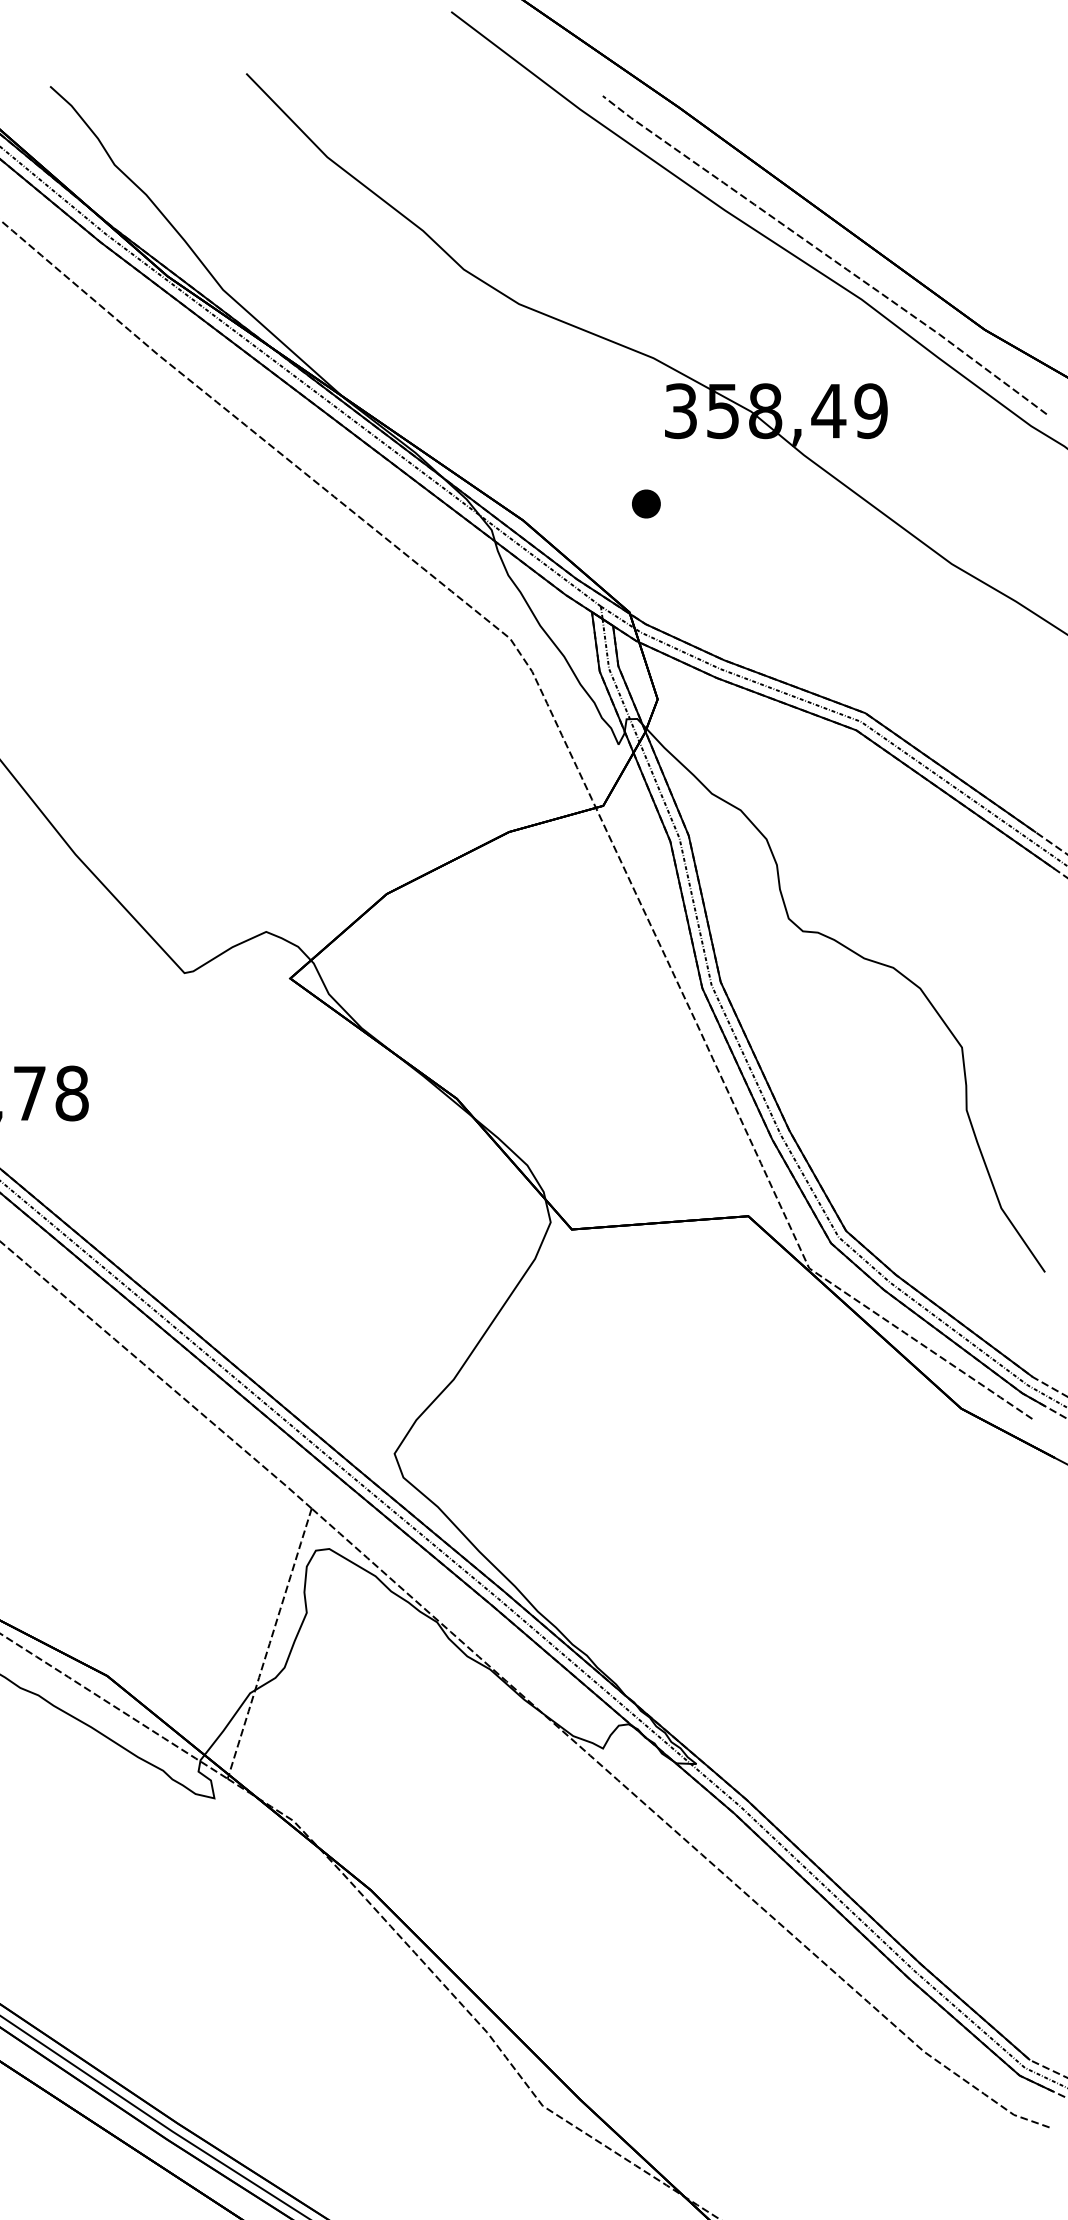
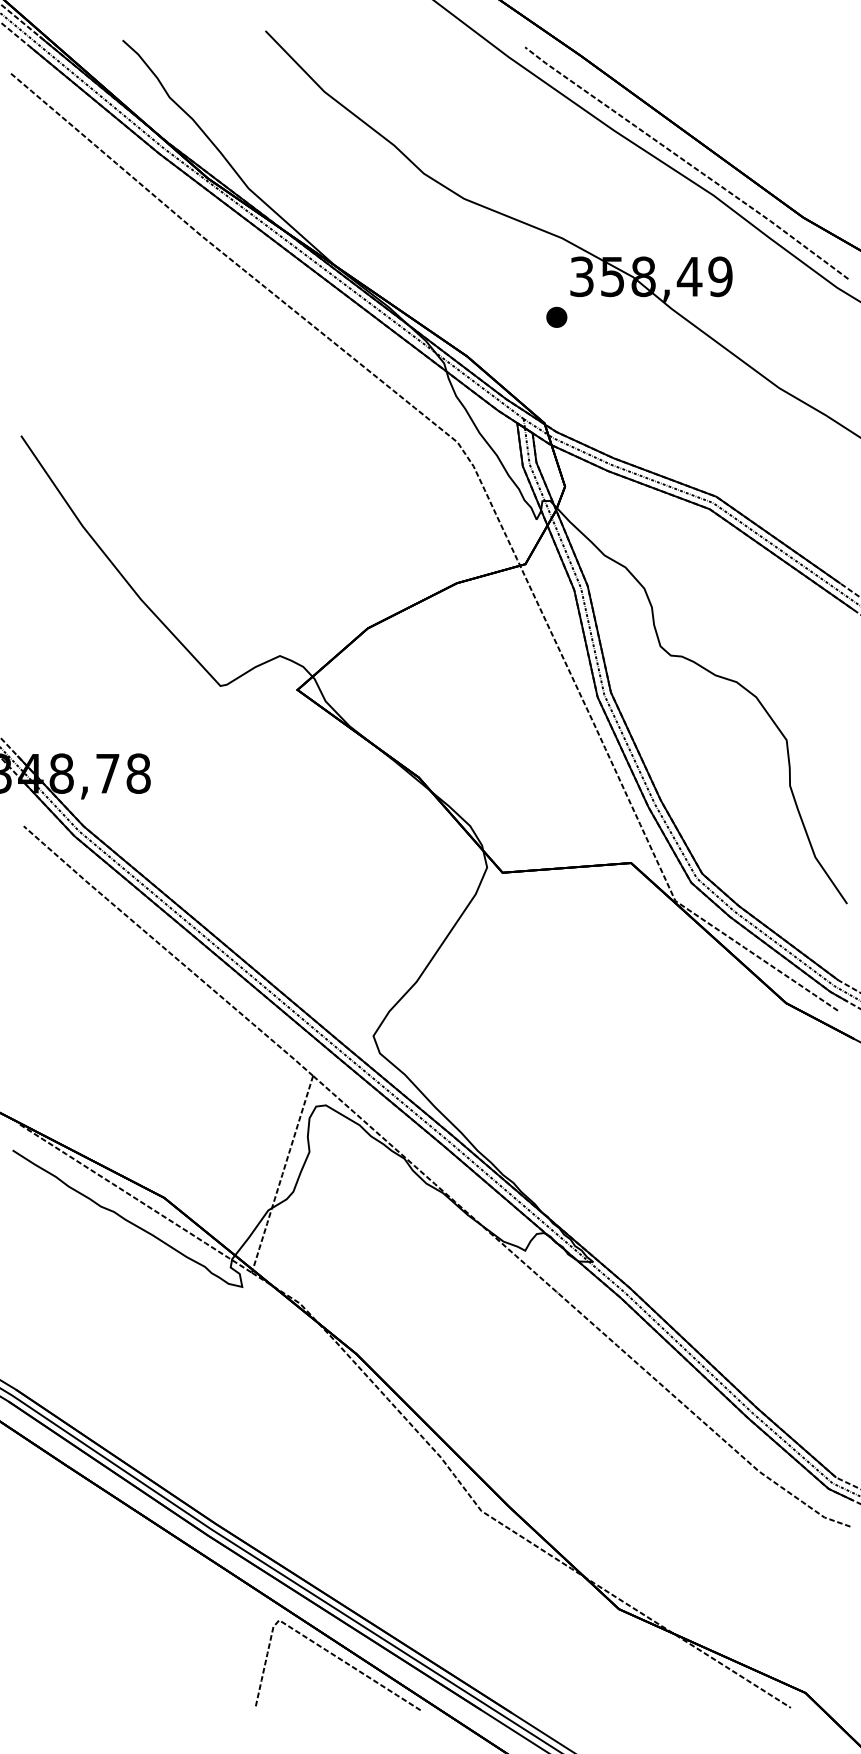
part: (645, 502) -> (556, 316), moved

